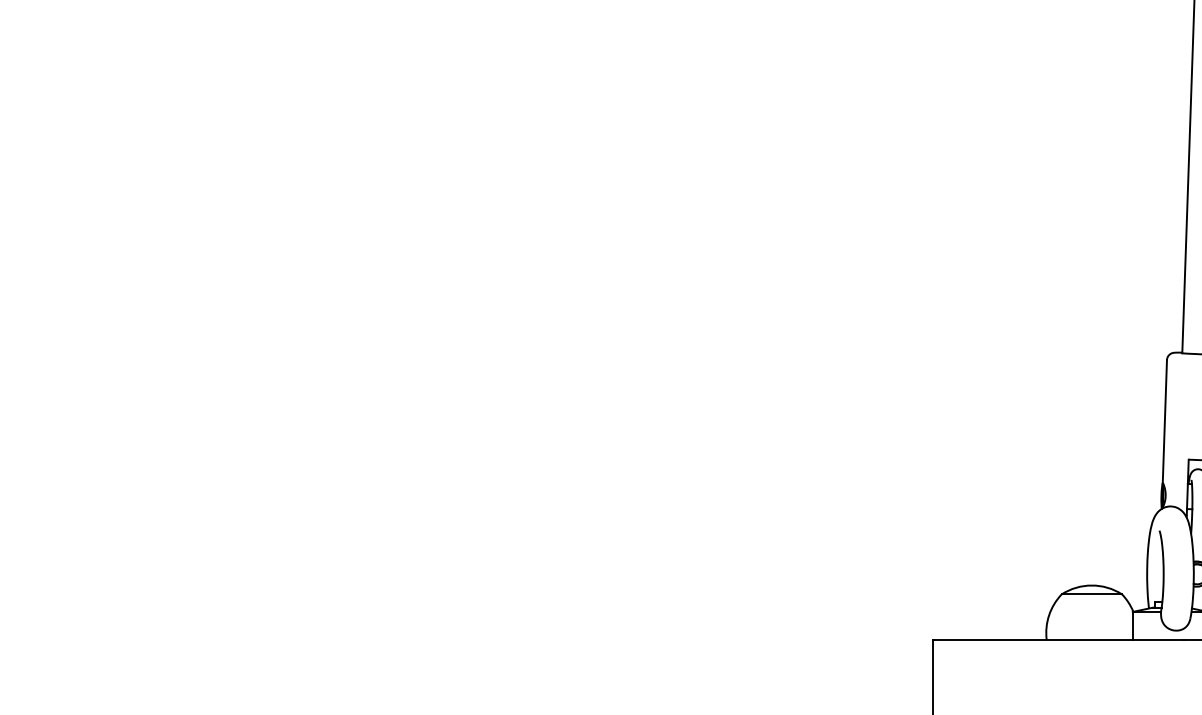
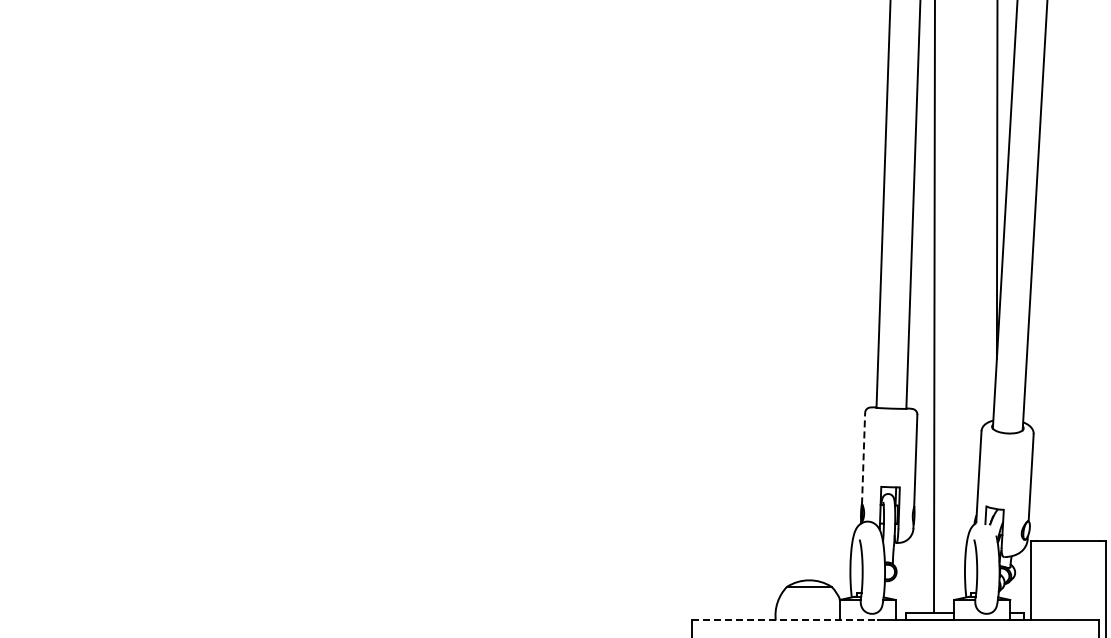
line: (1164, 421) -> (863, 458), solid -> dashed
line: (1058, 639) -> (784, 620), solid -> dashed

